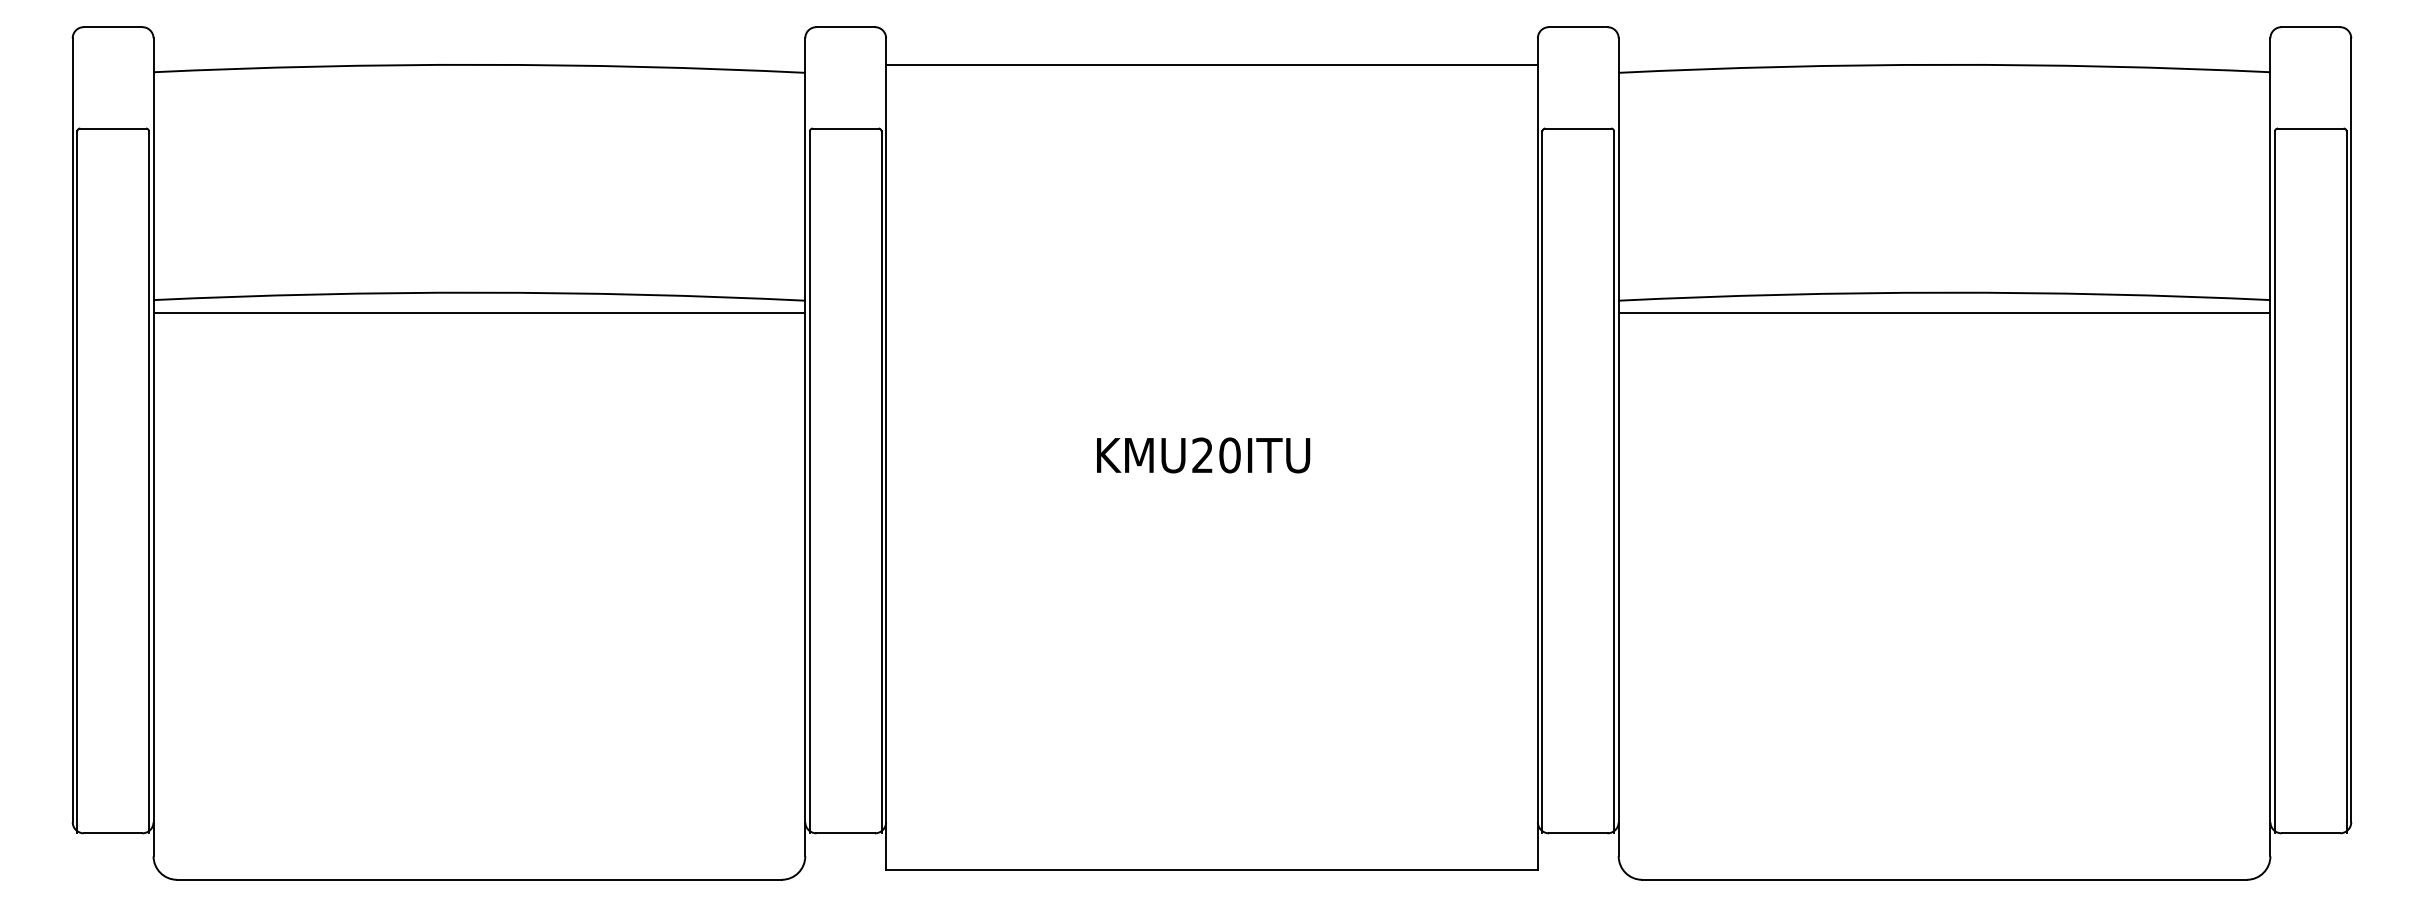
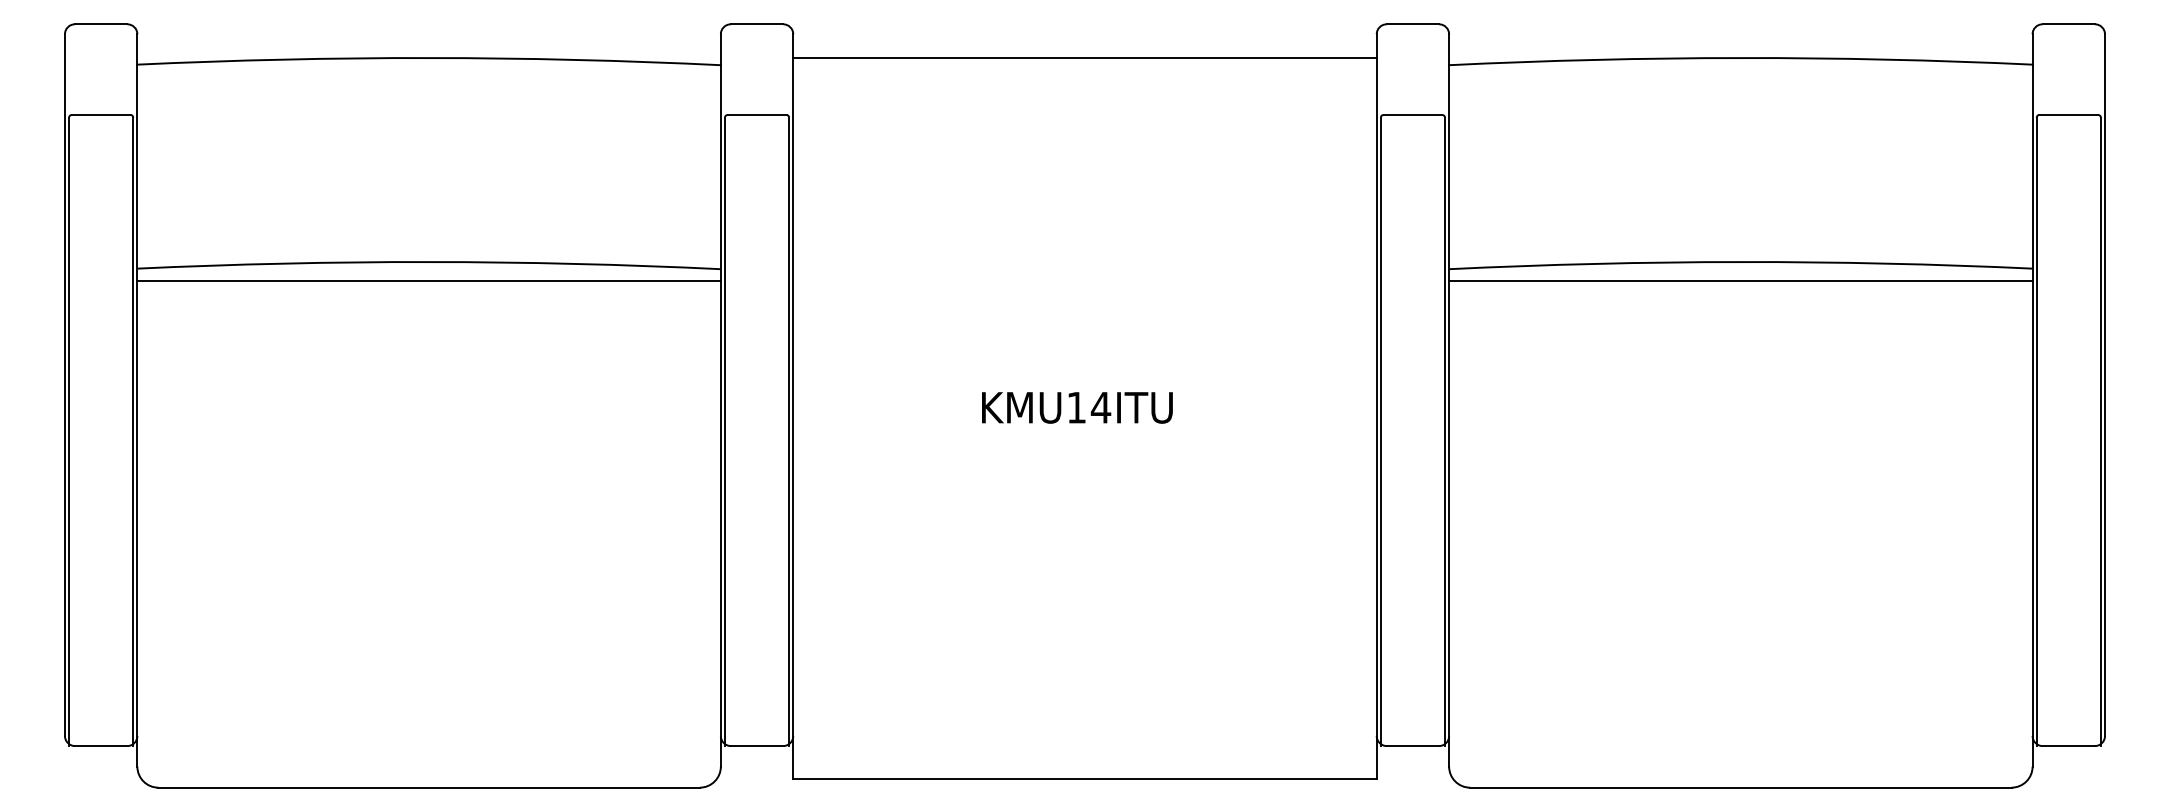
text: (1216, 455) -> (1089, 407), KMU20ITU -> KMU14ITU

